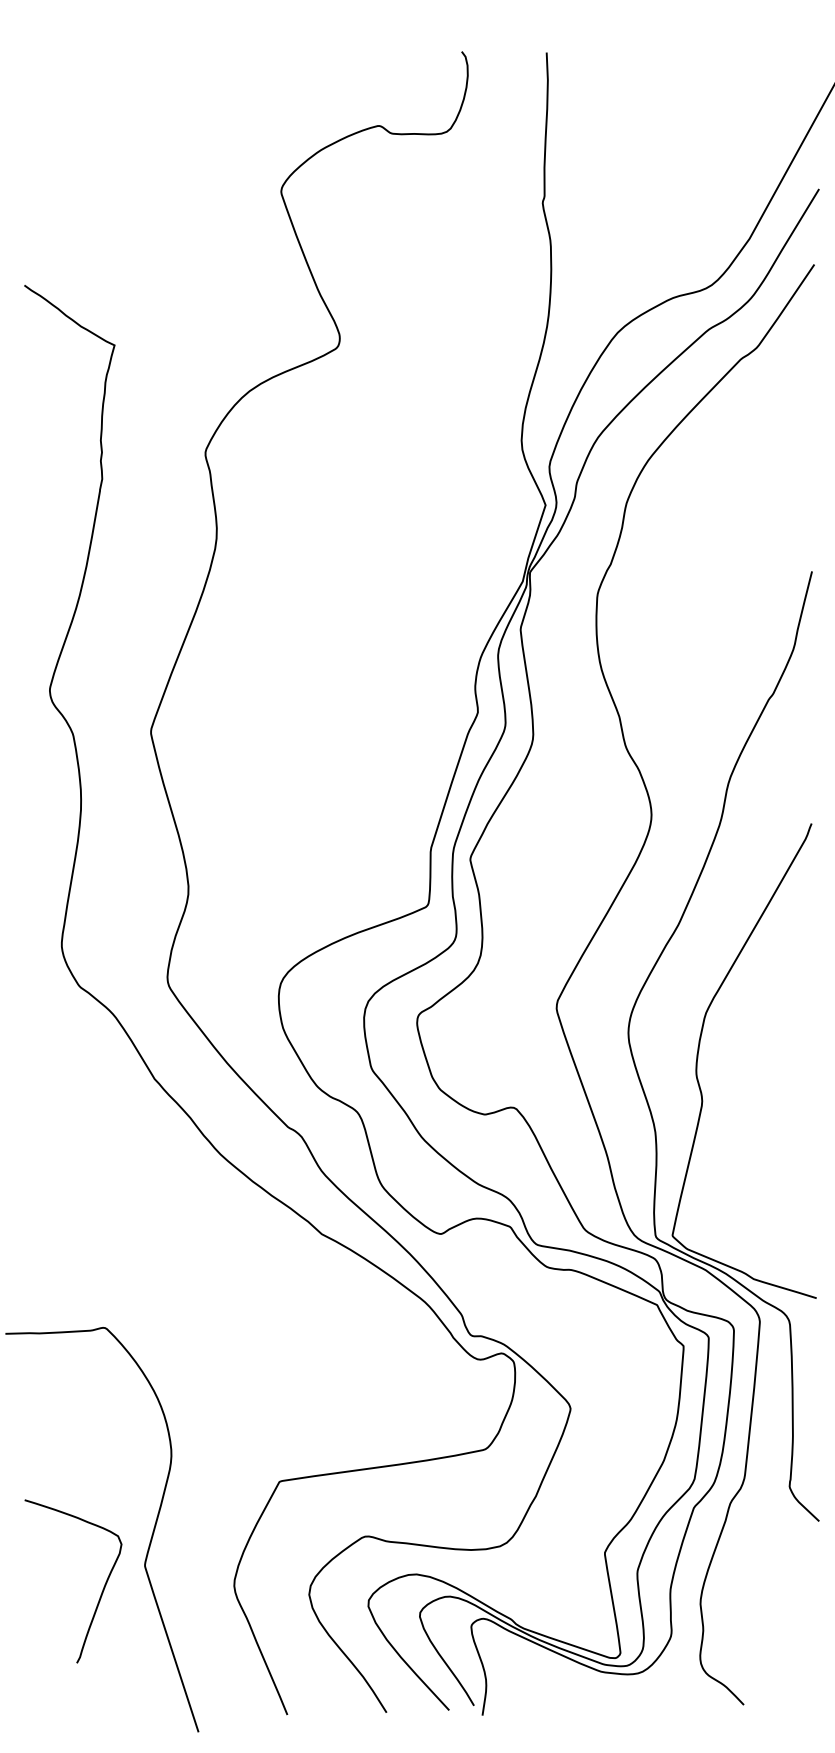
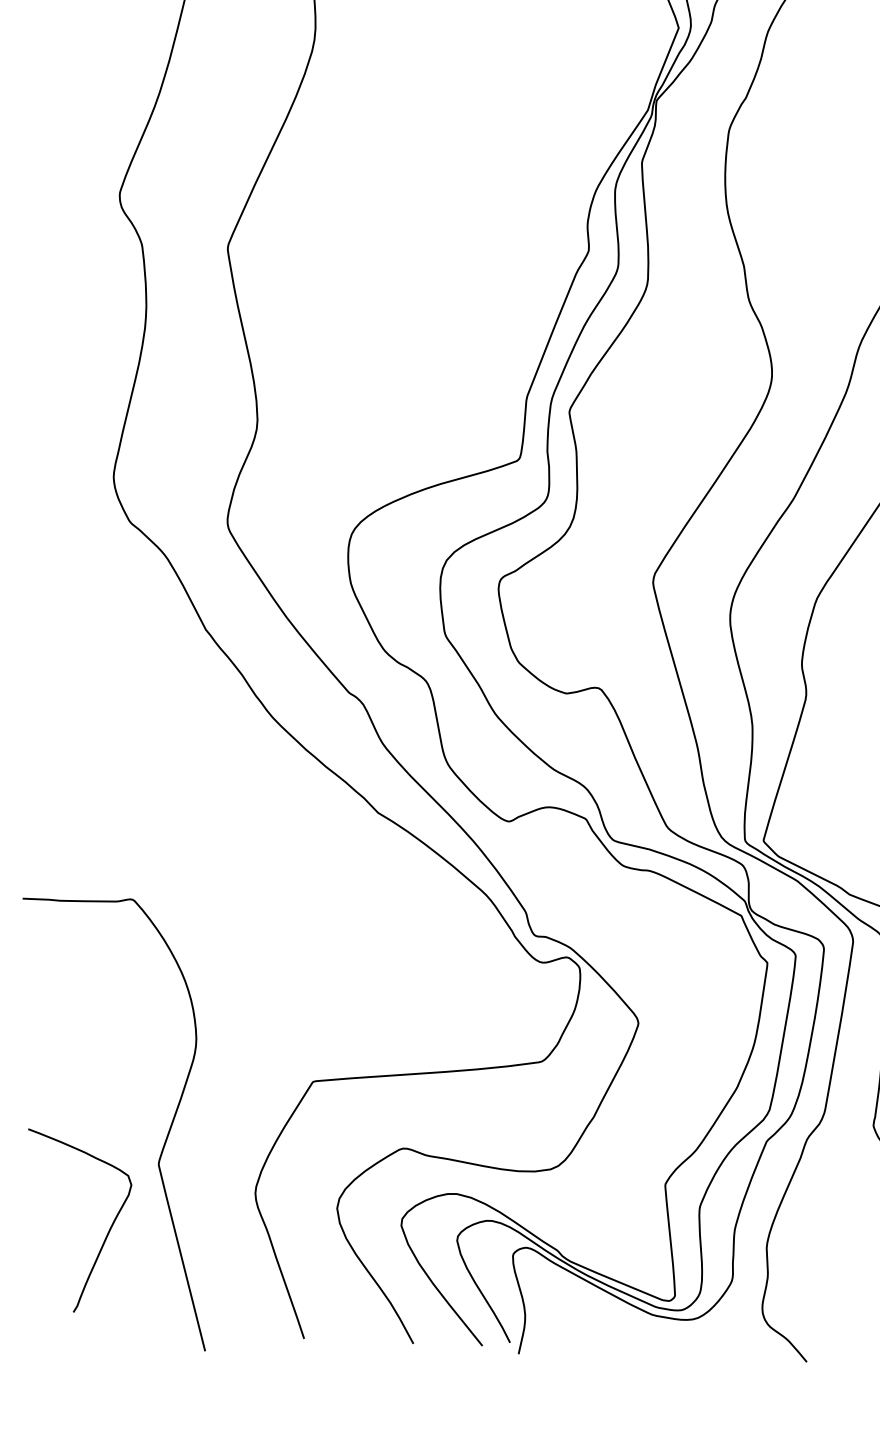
curve: (100, 1594) -> (104, 1238), moved

